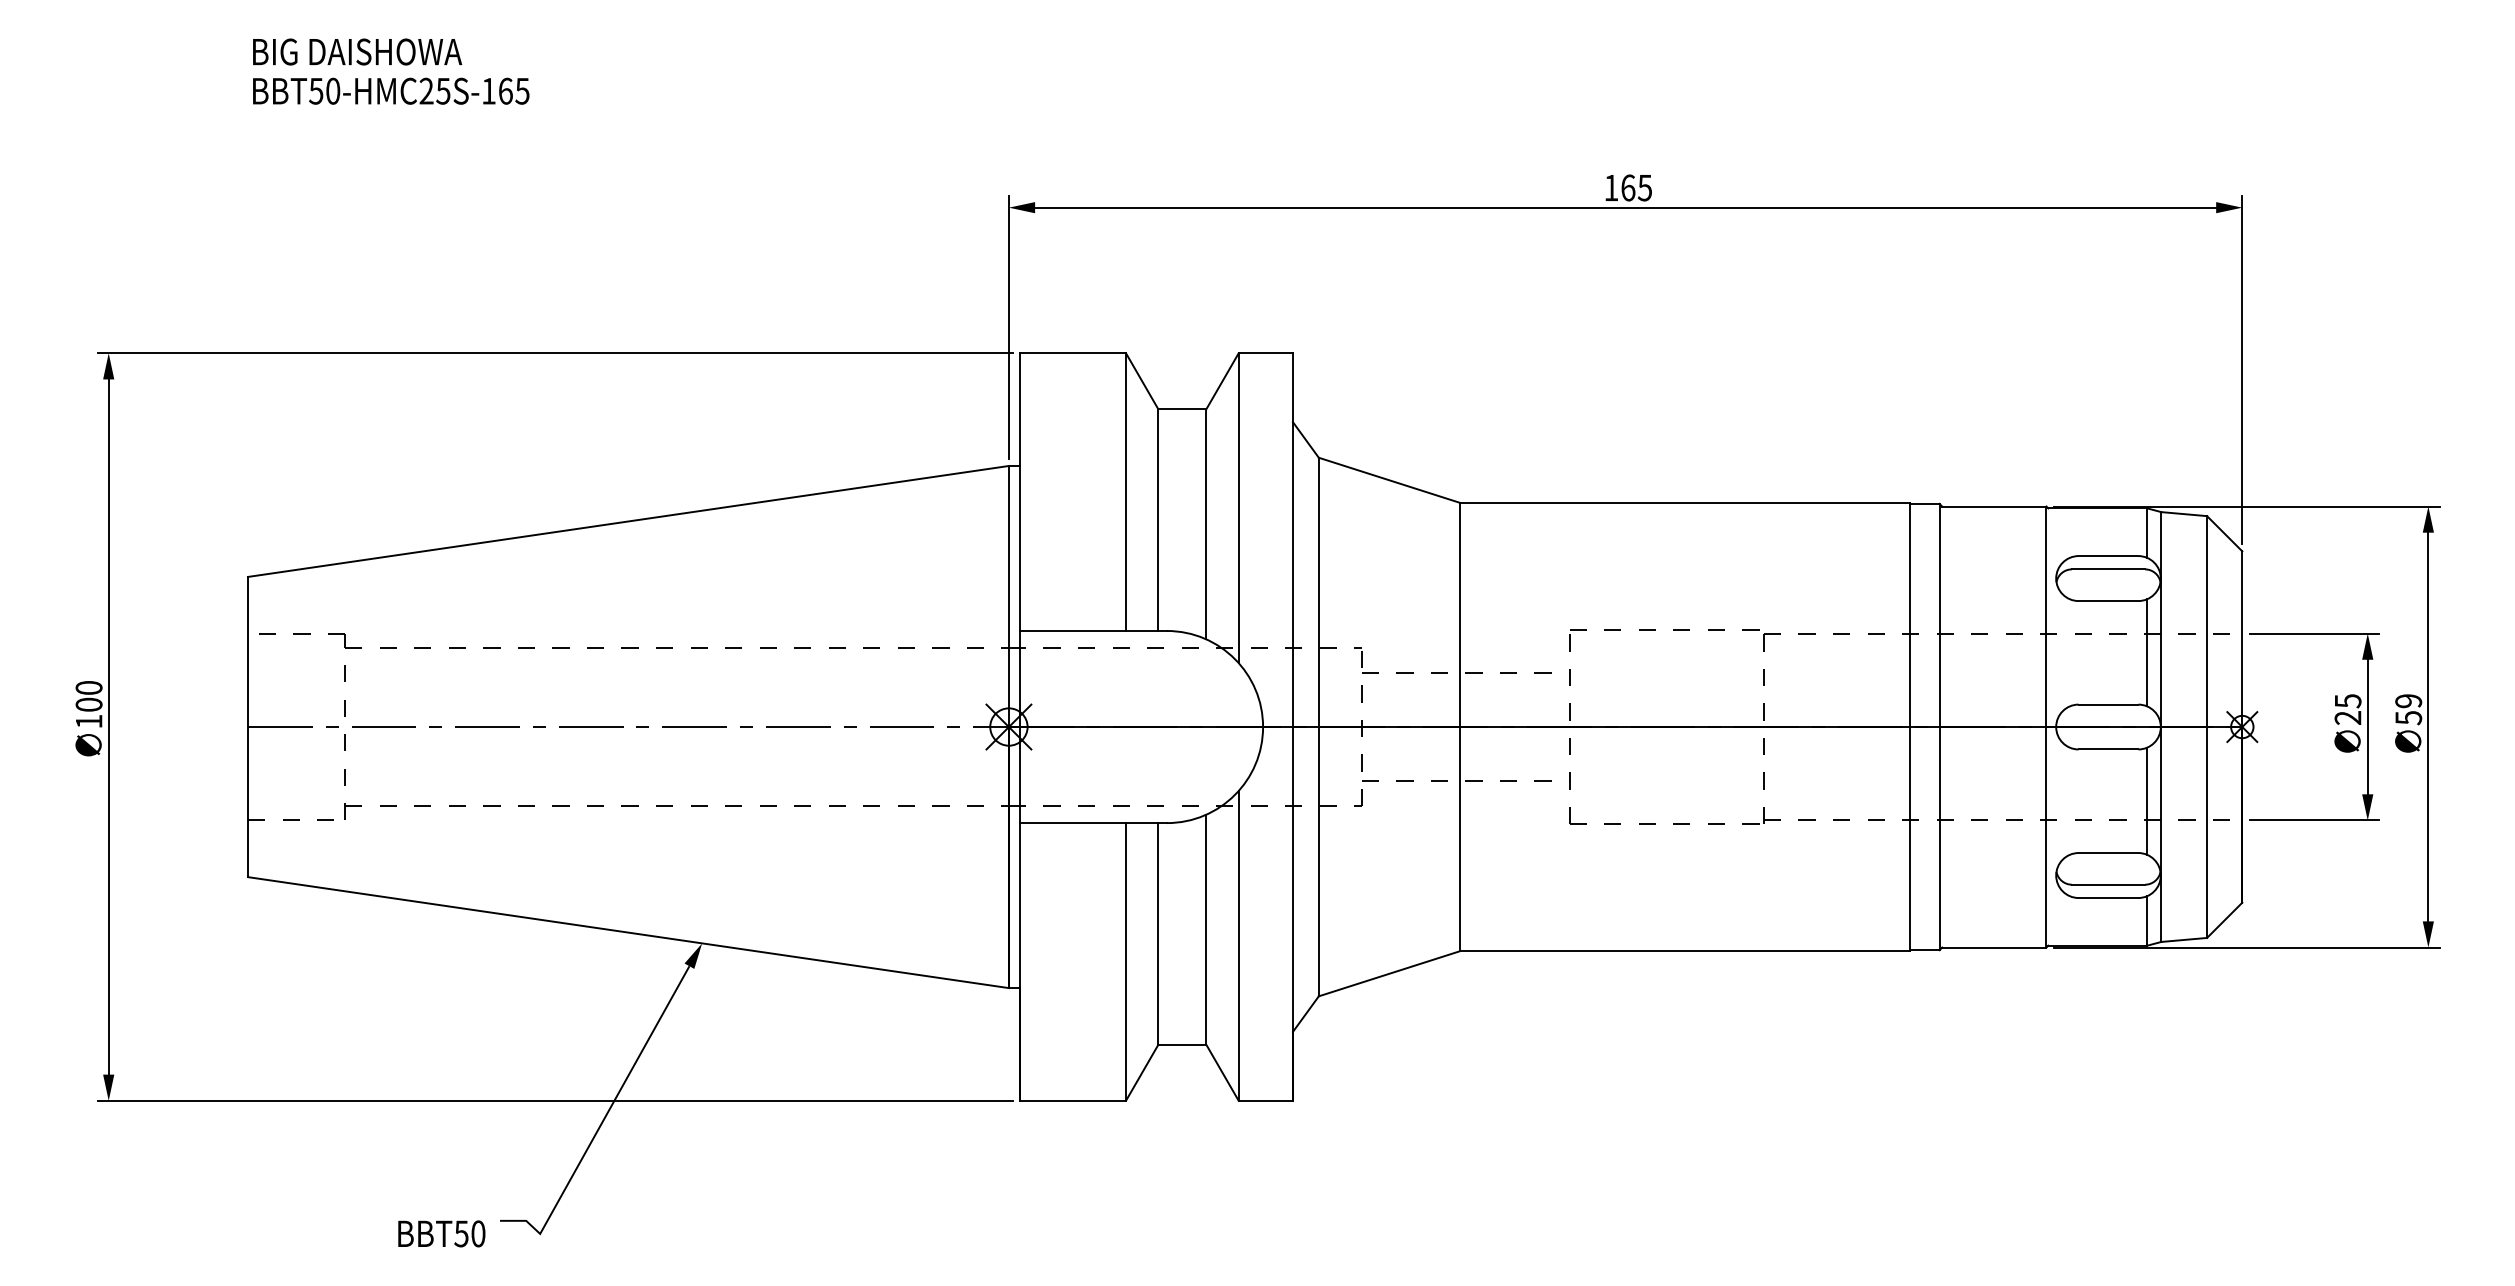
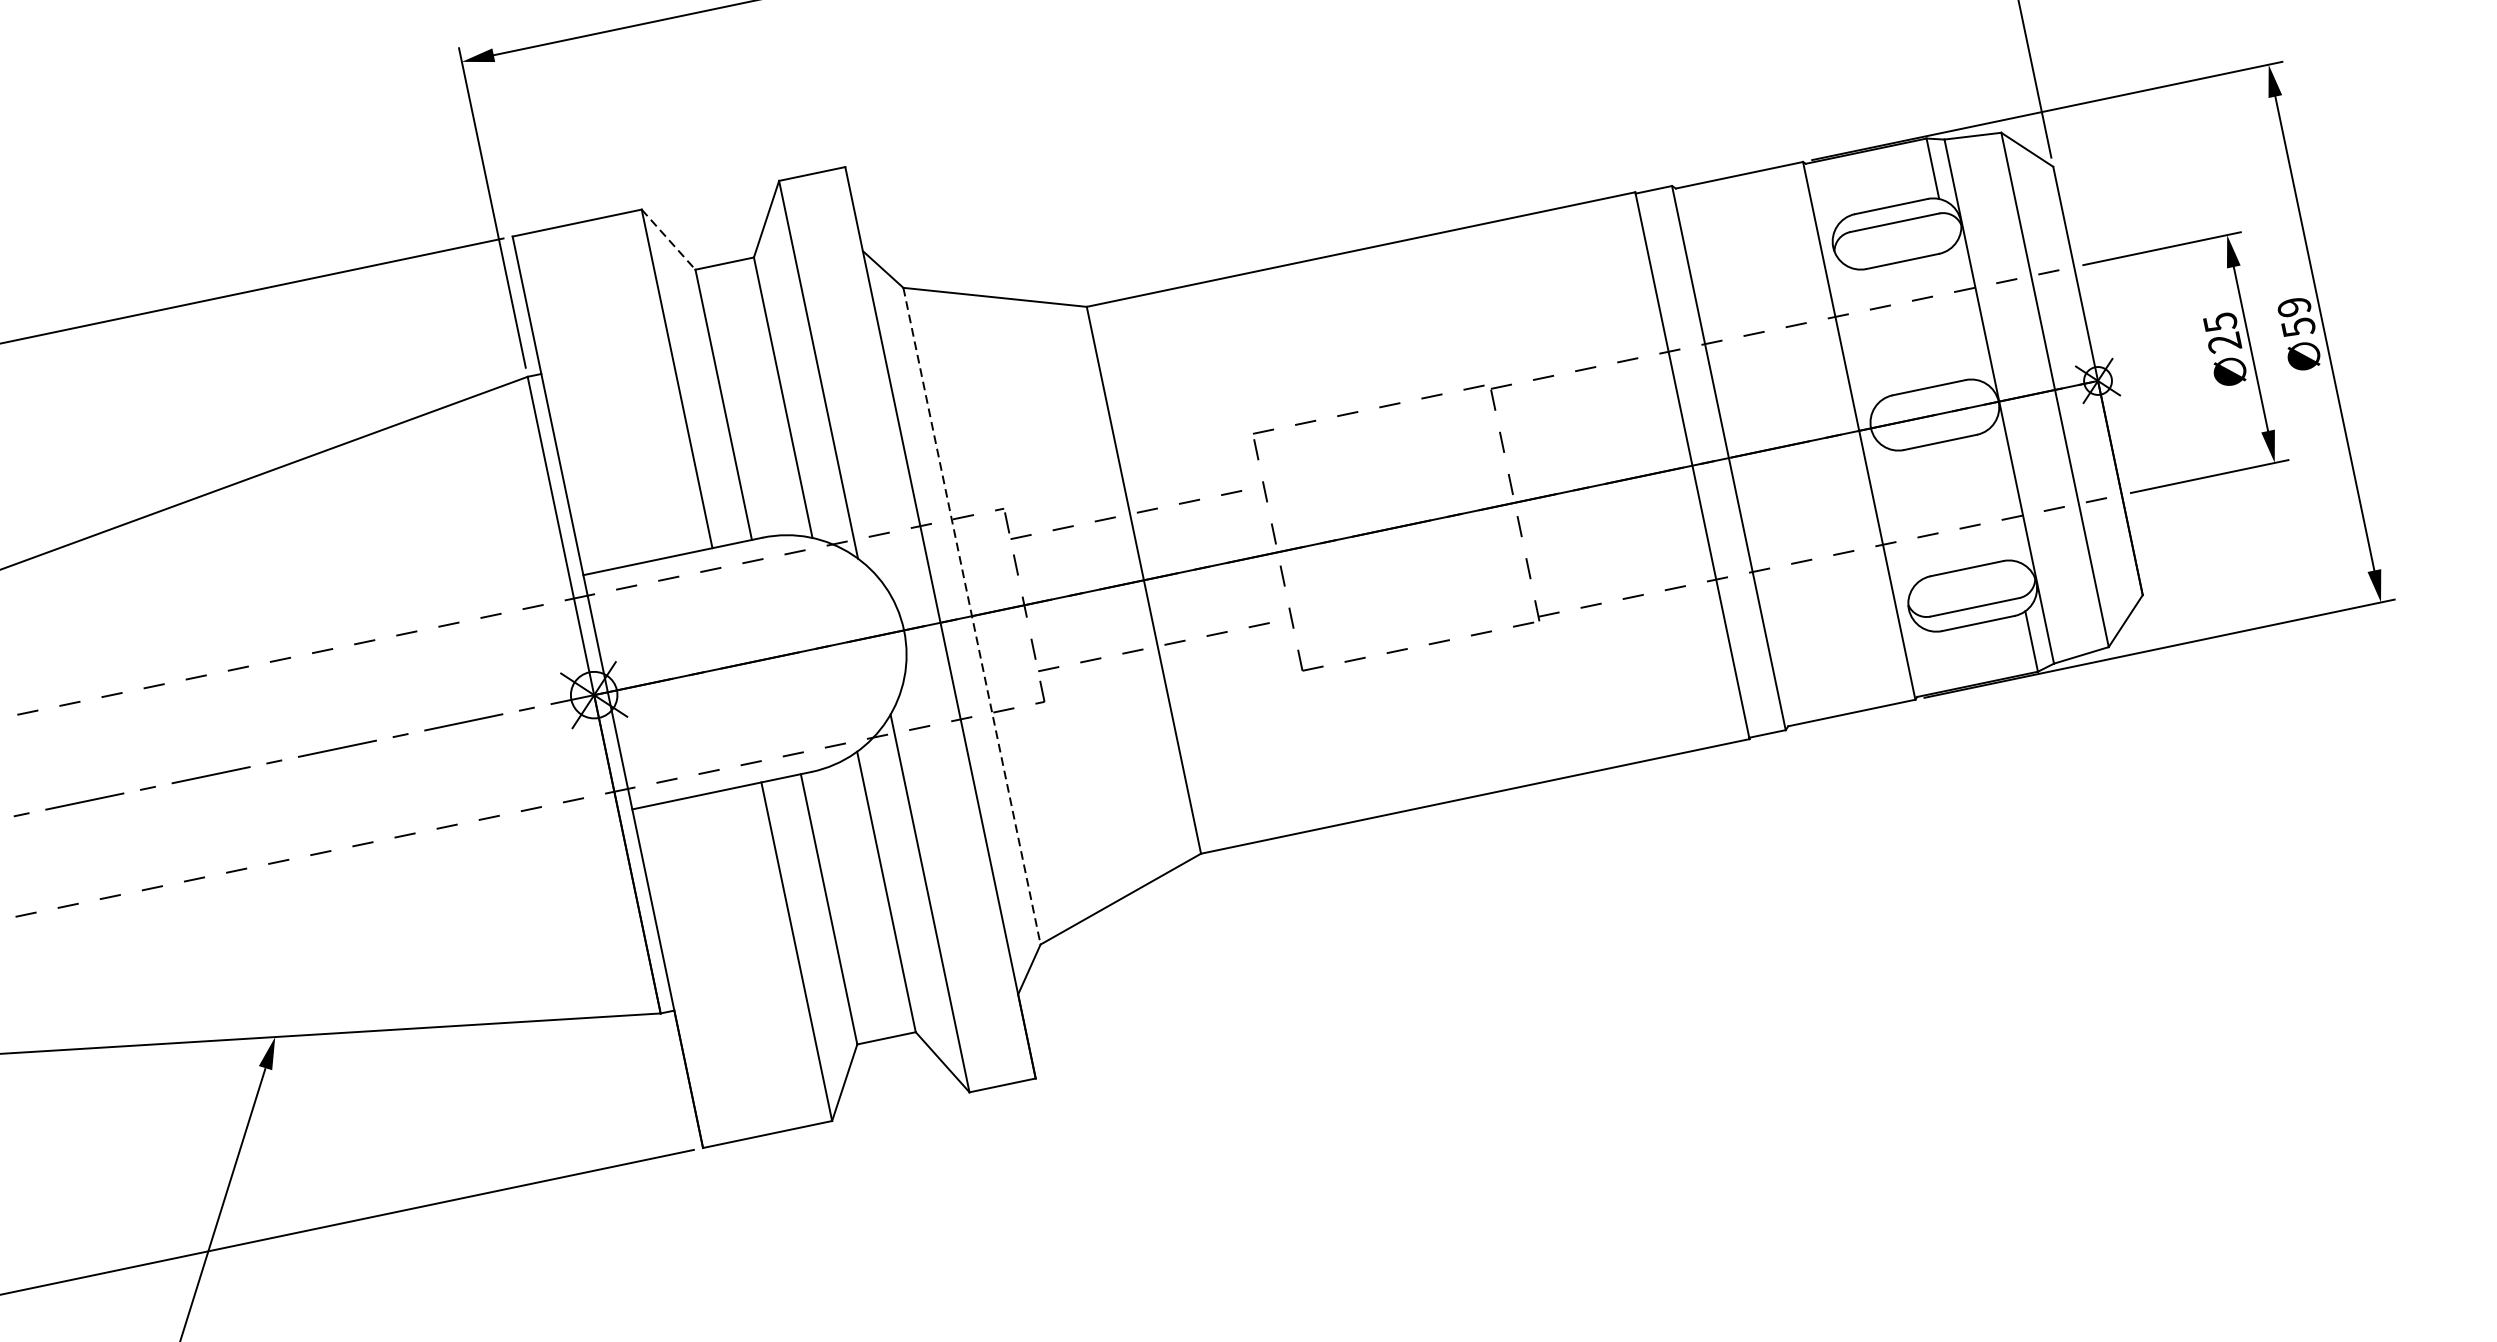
line: (1142, 381) -> (669, 239), solid -> dashed
line: (2147, 652) -> (1963, 314), removed
line: (1318, 727) -> (971, 616), solid -> dashed
line: (2147, 800) -> (2001, 494), removed

